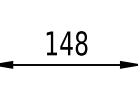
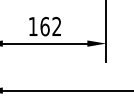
text: (73, 43) -> (50, 26), 148 -> 162

